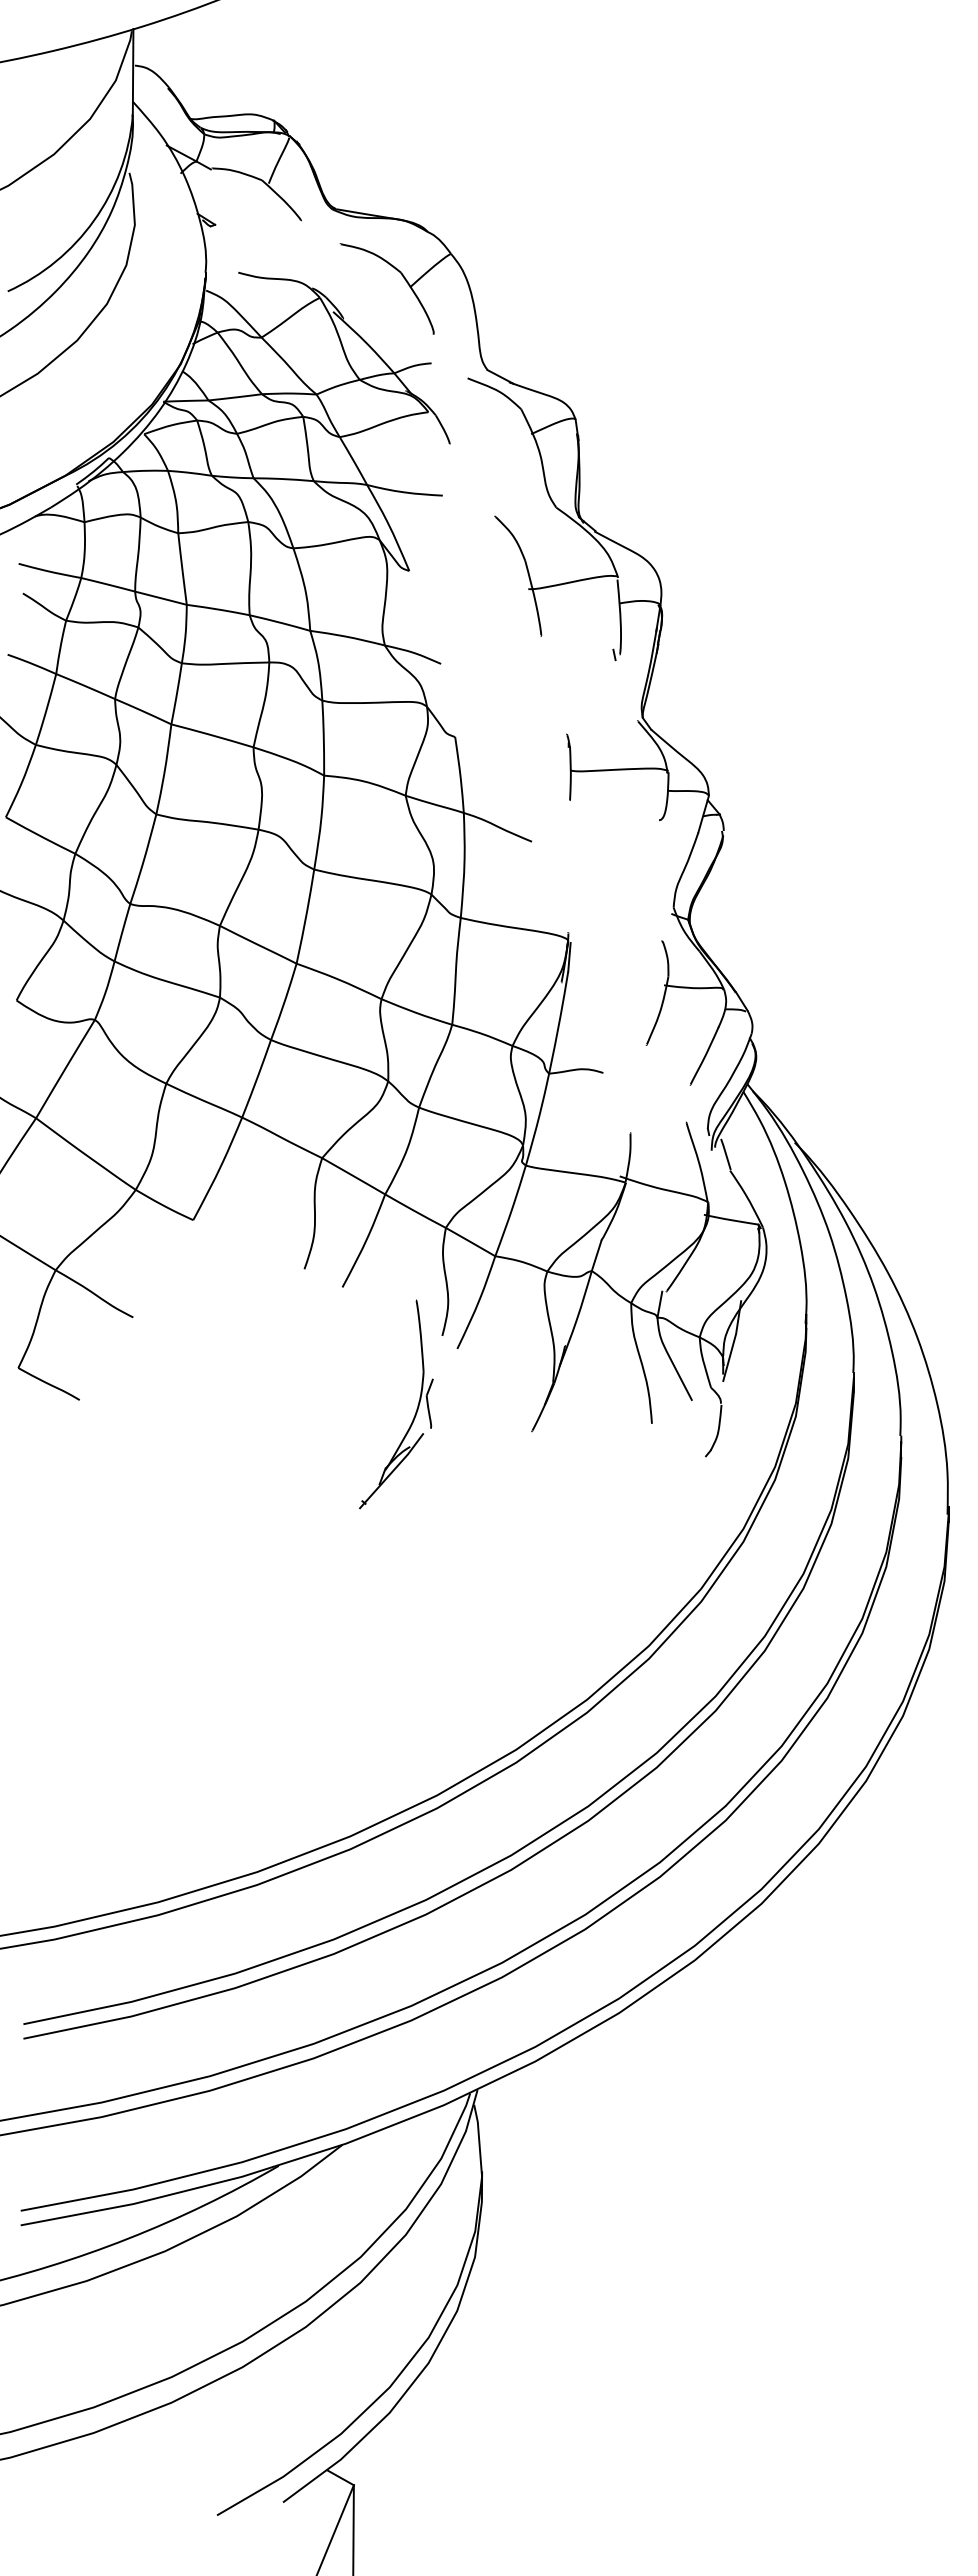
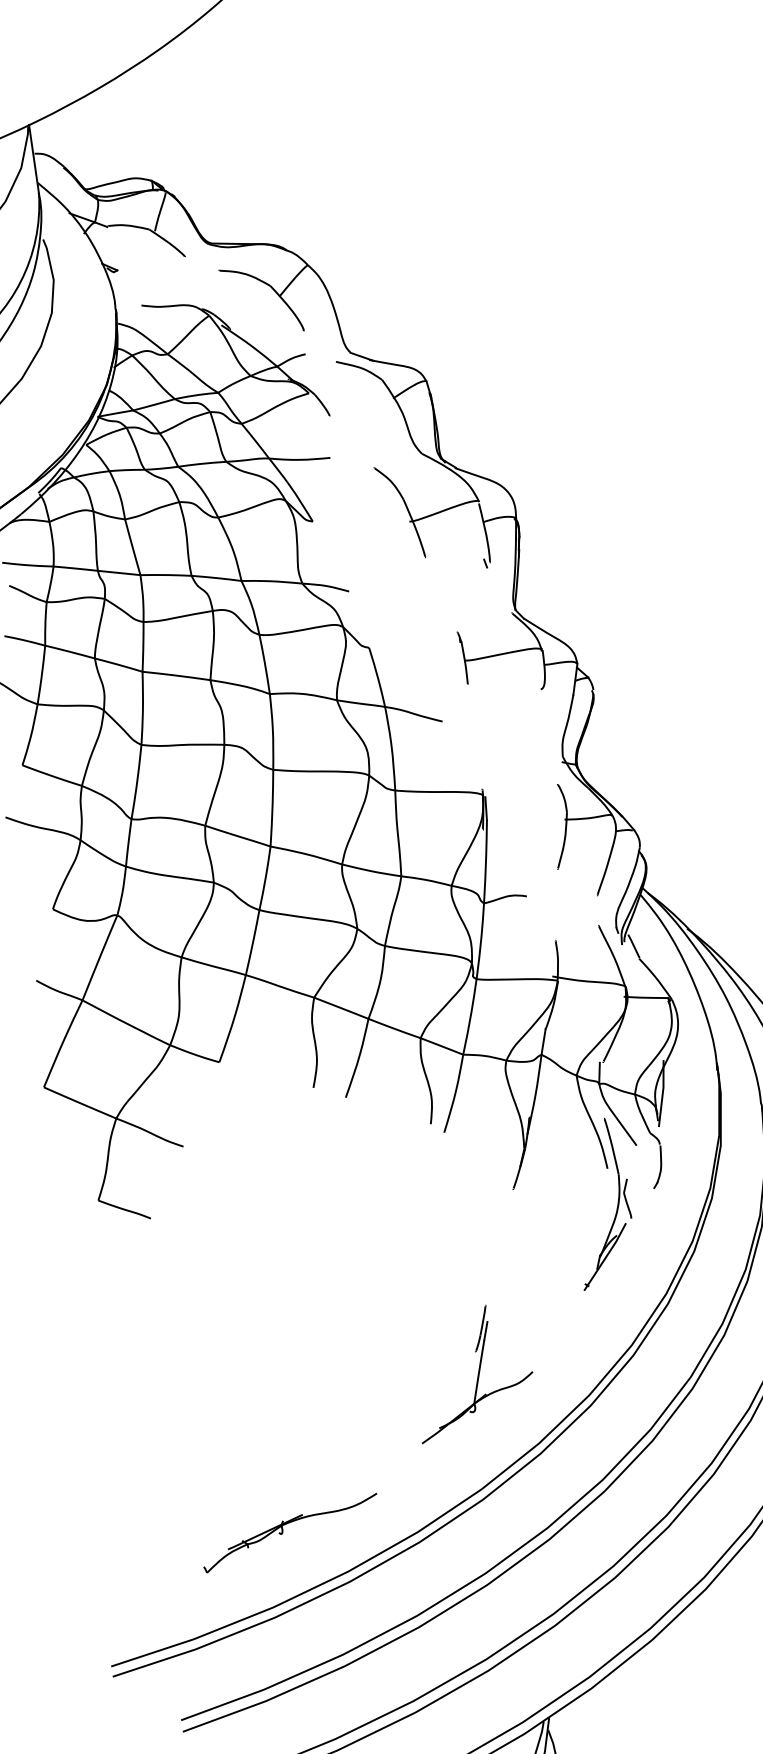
part: (415, 1411) -> (616, 1206), moved
part: (454, 1650) -> (478, 1372), added
part: (184, 1811) -> (283, 1532), added

